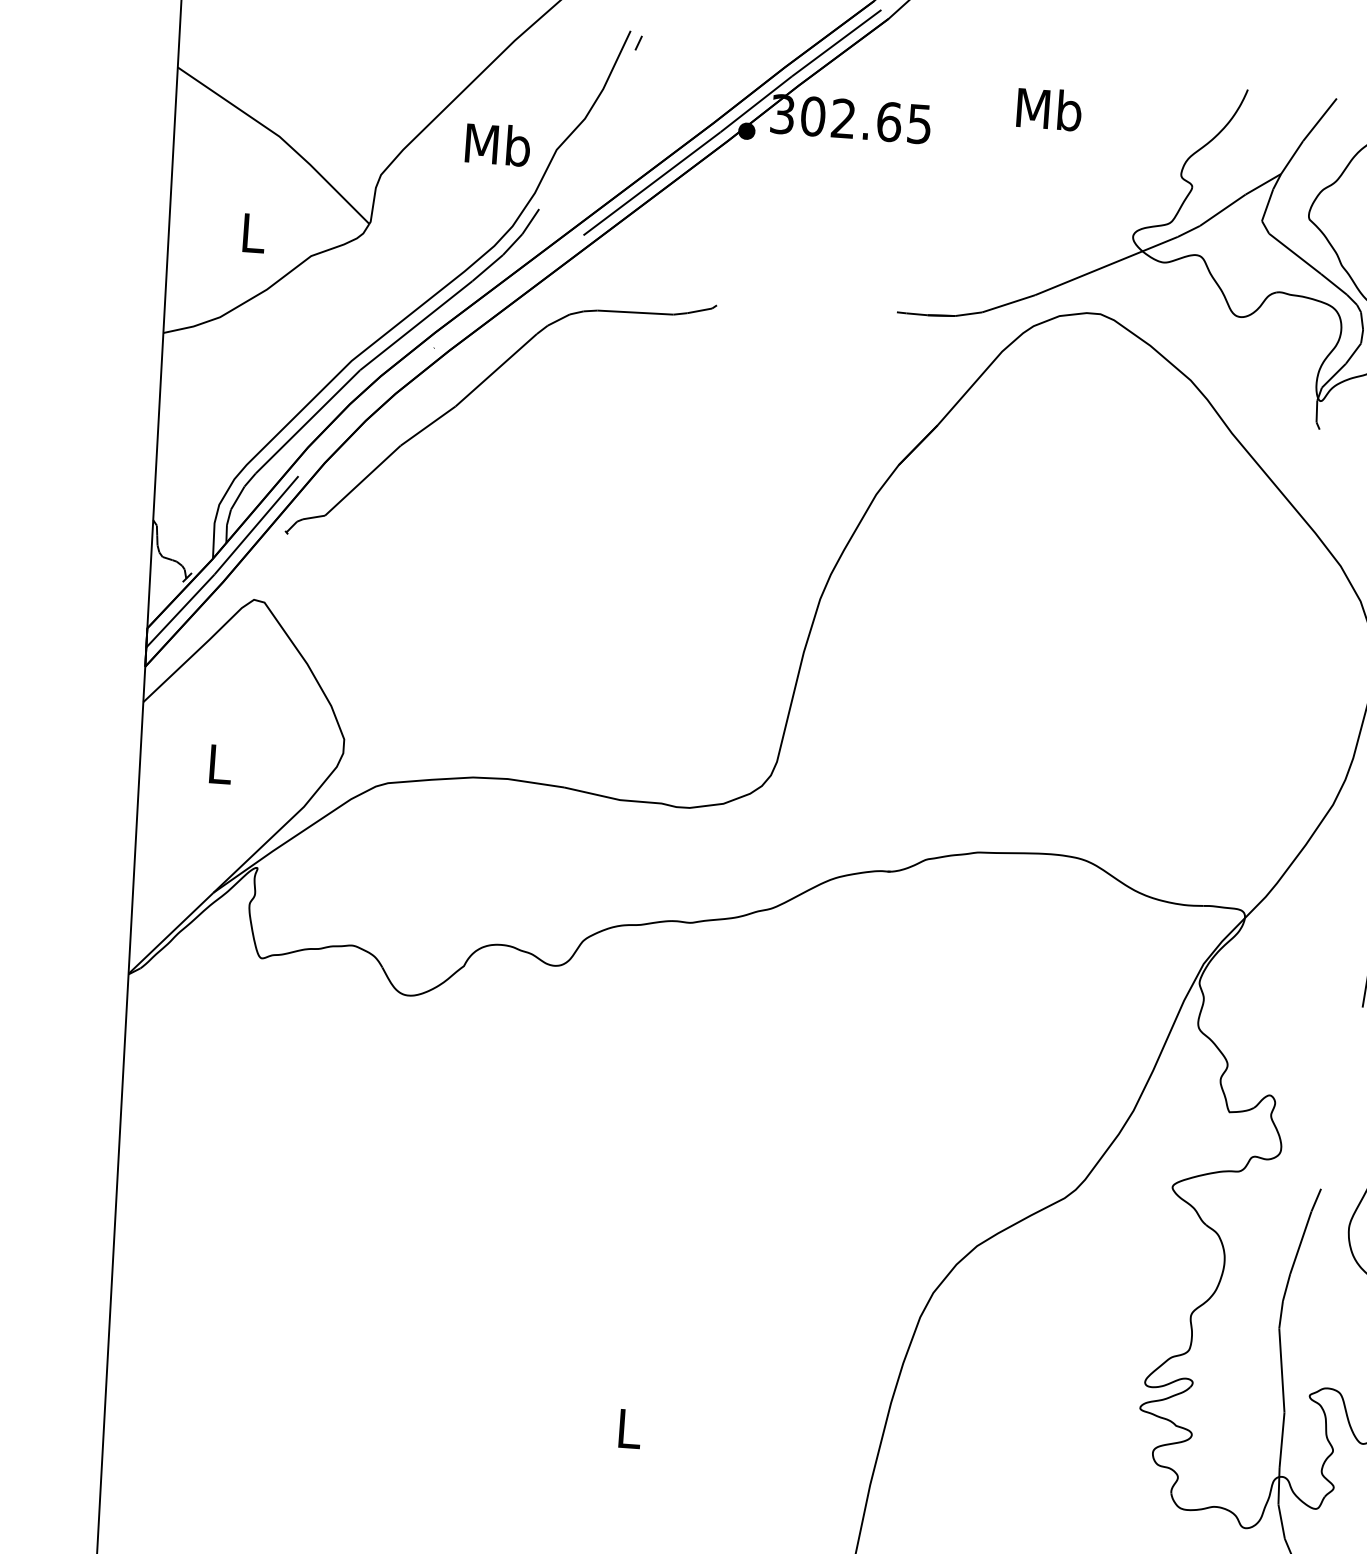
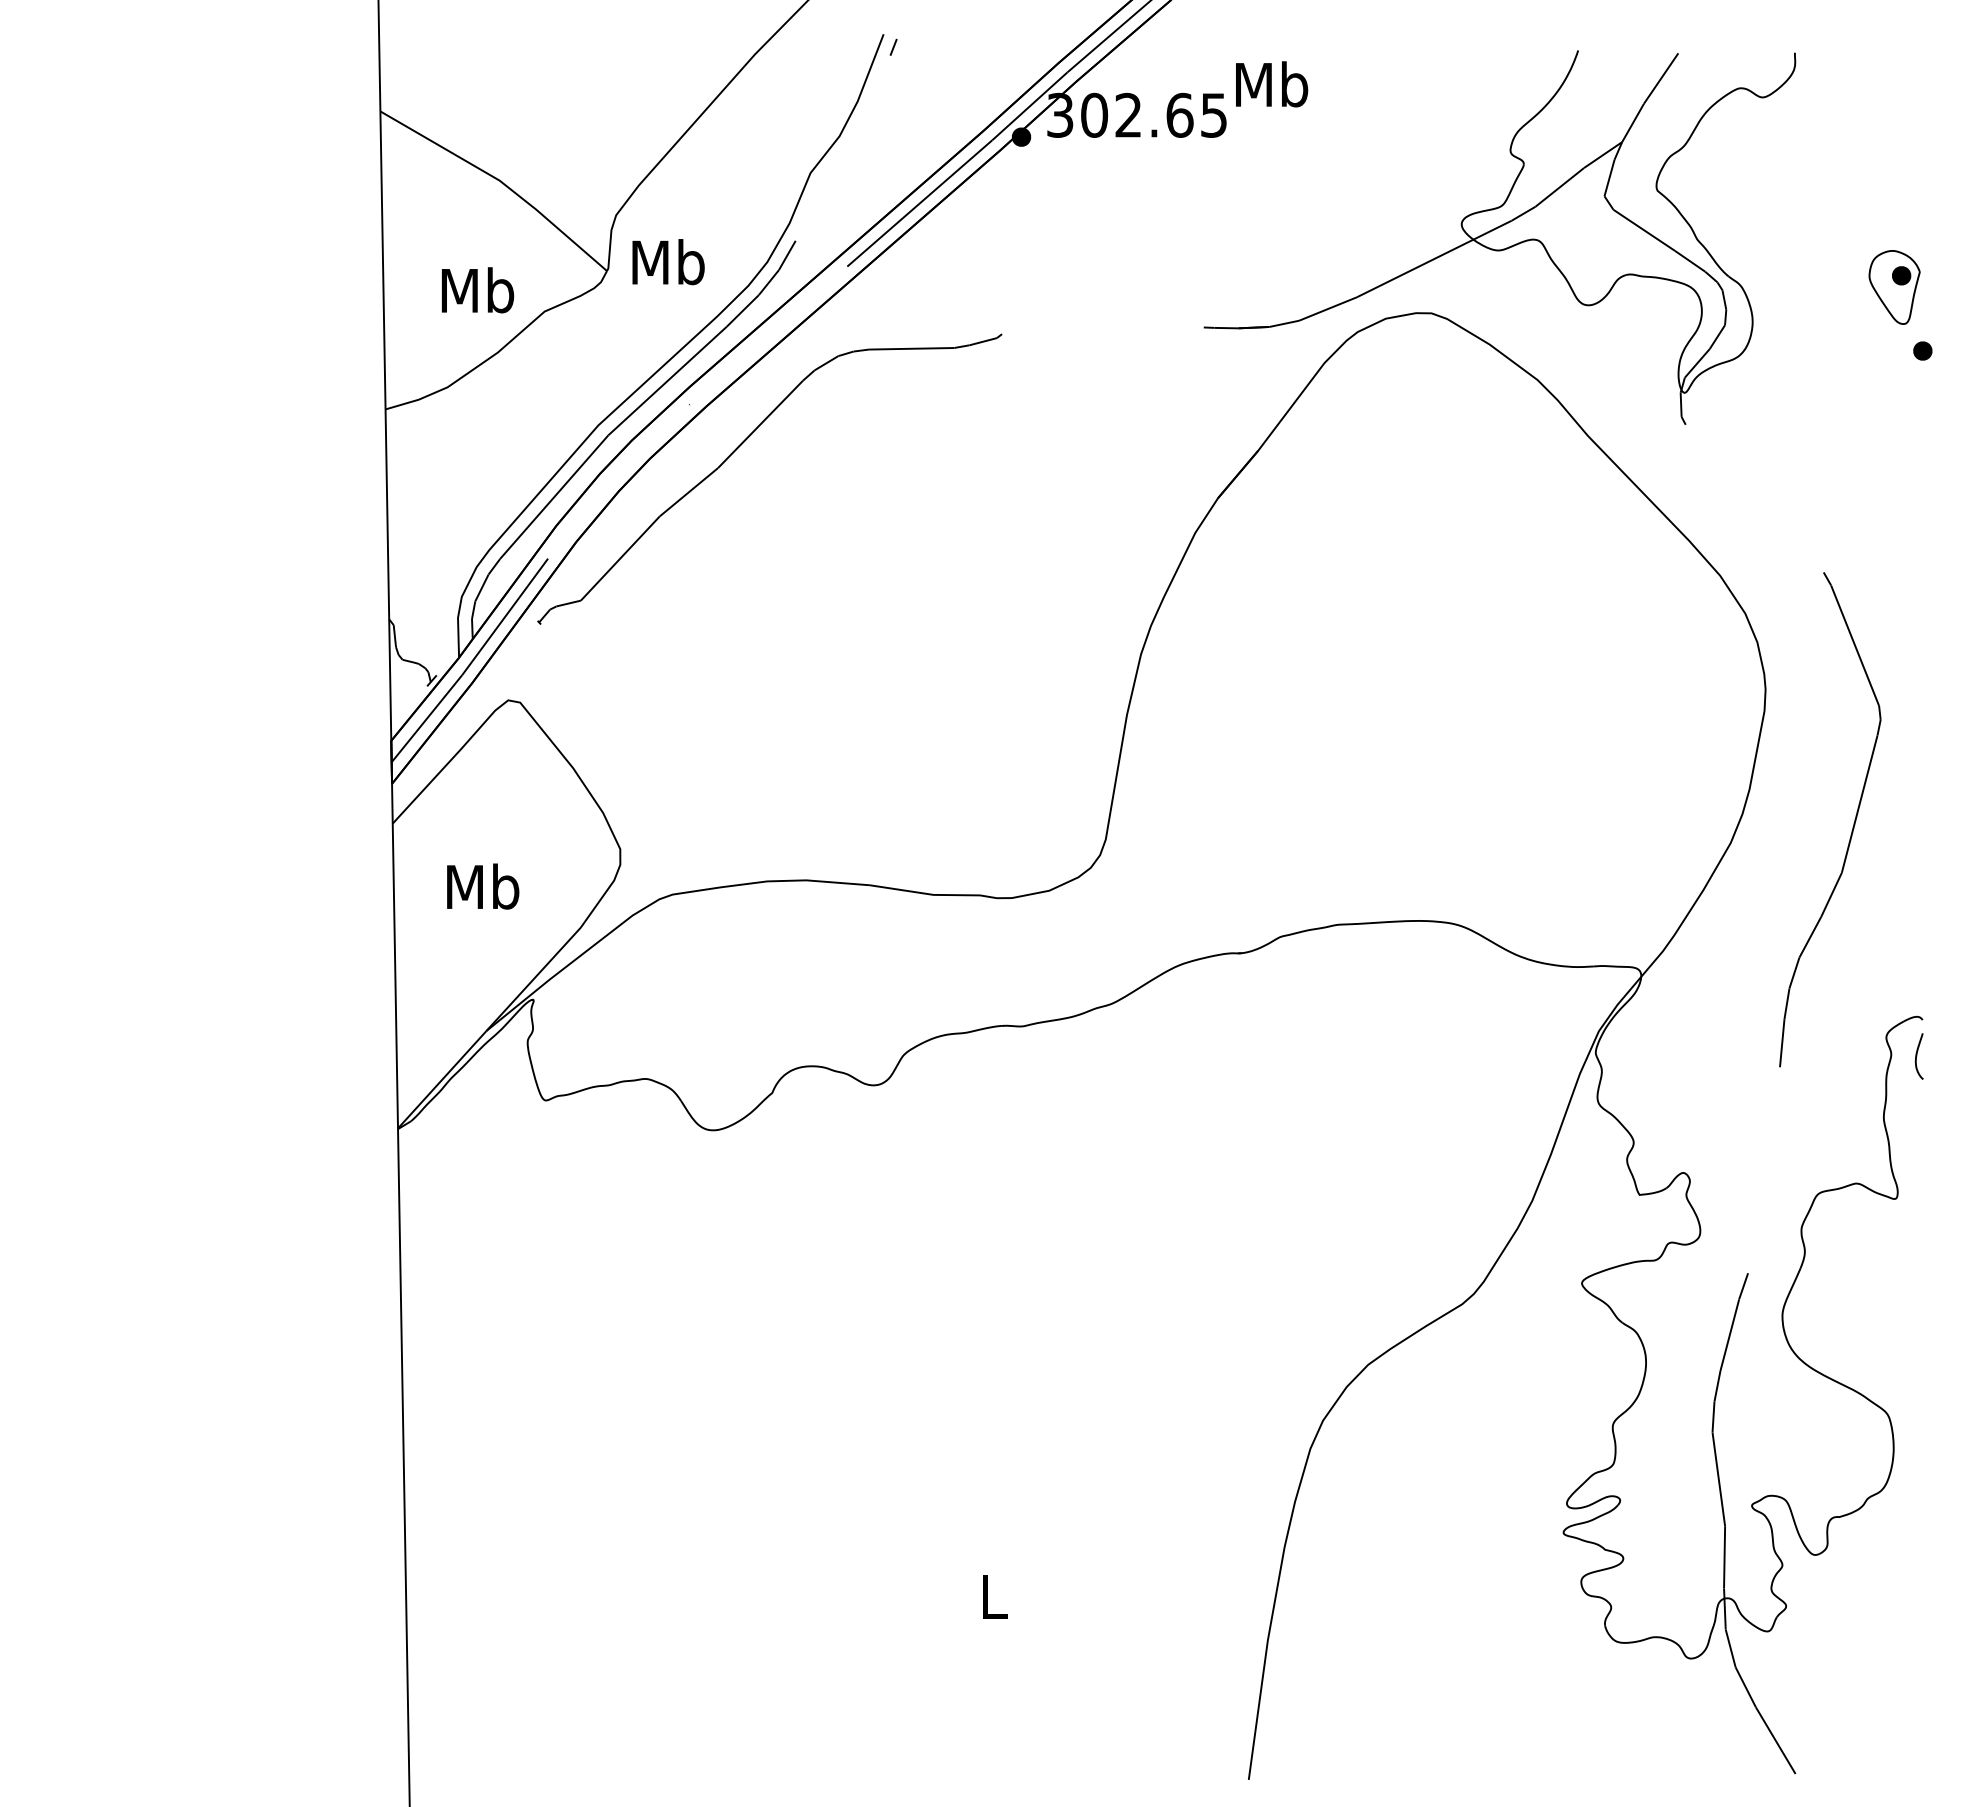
text: (1049, 109) -> (1272, 84), moved
text: (498, 145) -> (668, 262), moved
text: (252, 233) -> (477, 290), L -> Mb
text: (220, 763) -> (483, 886), L -> Mb

